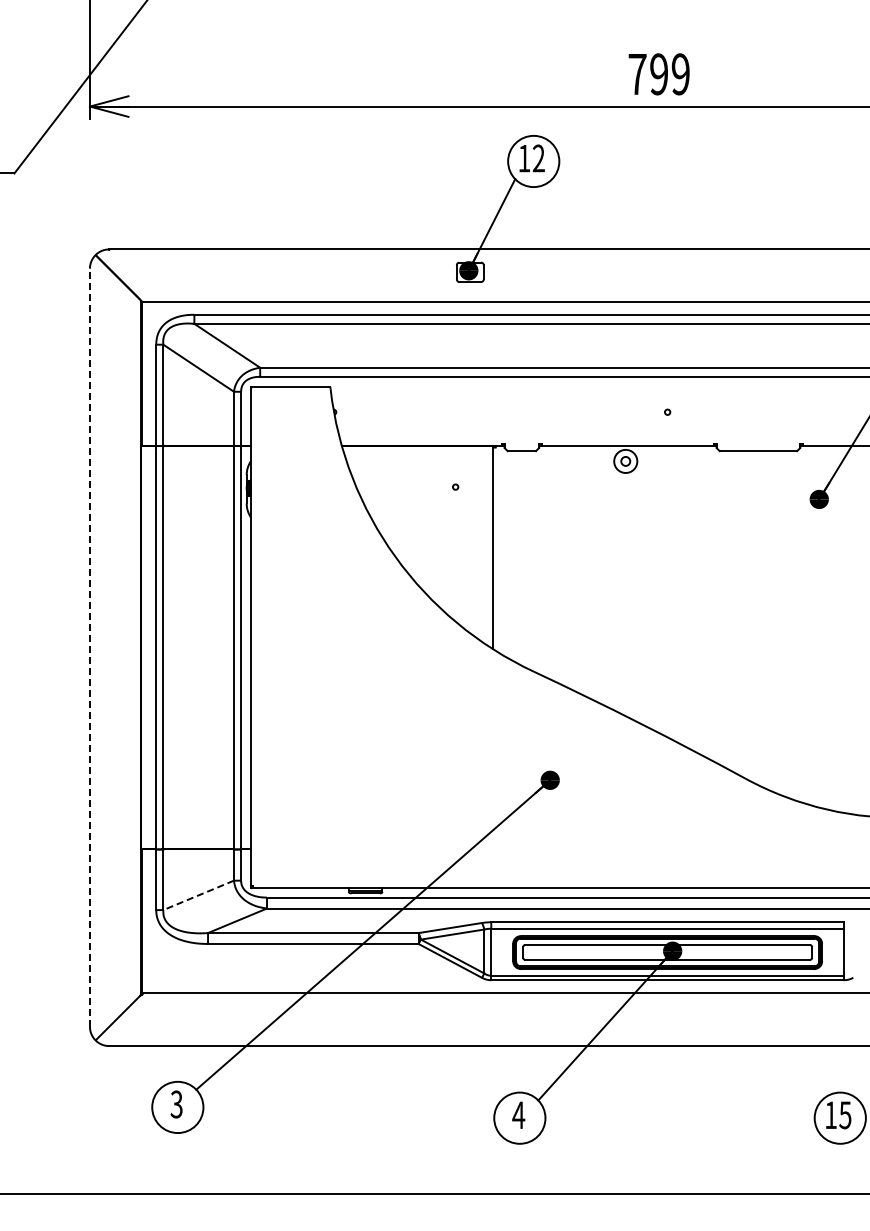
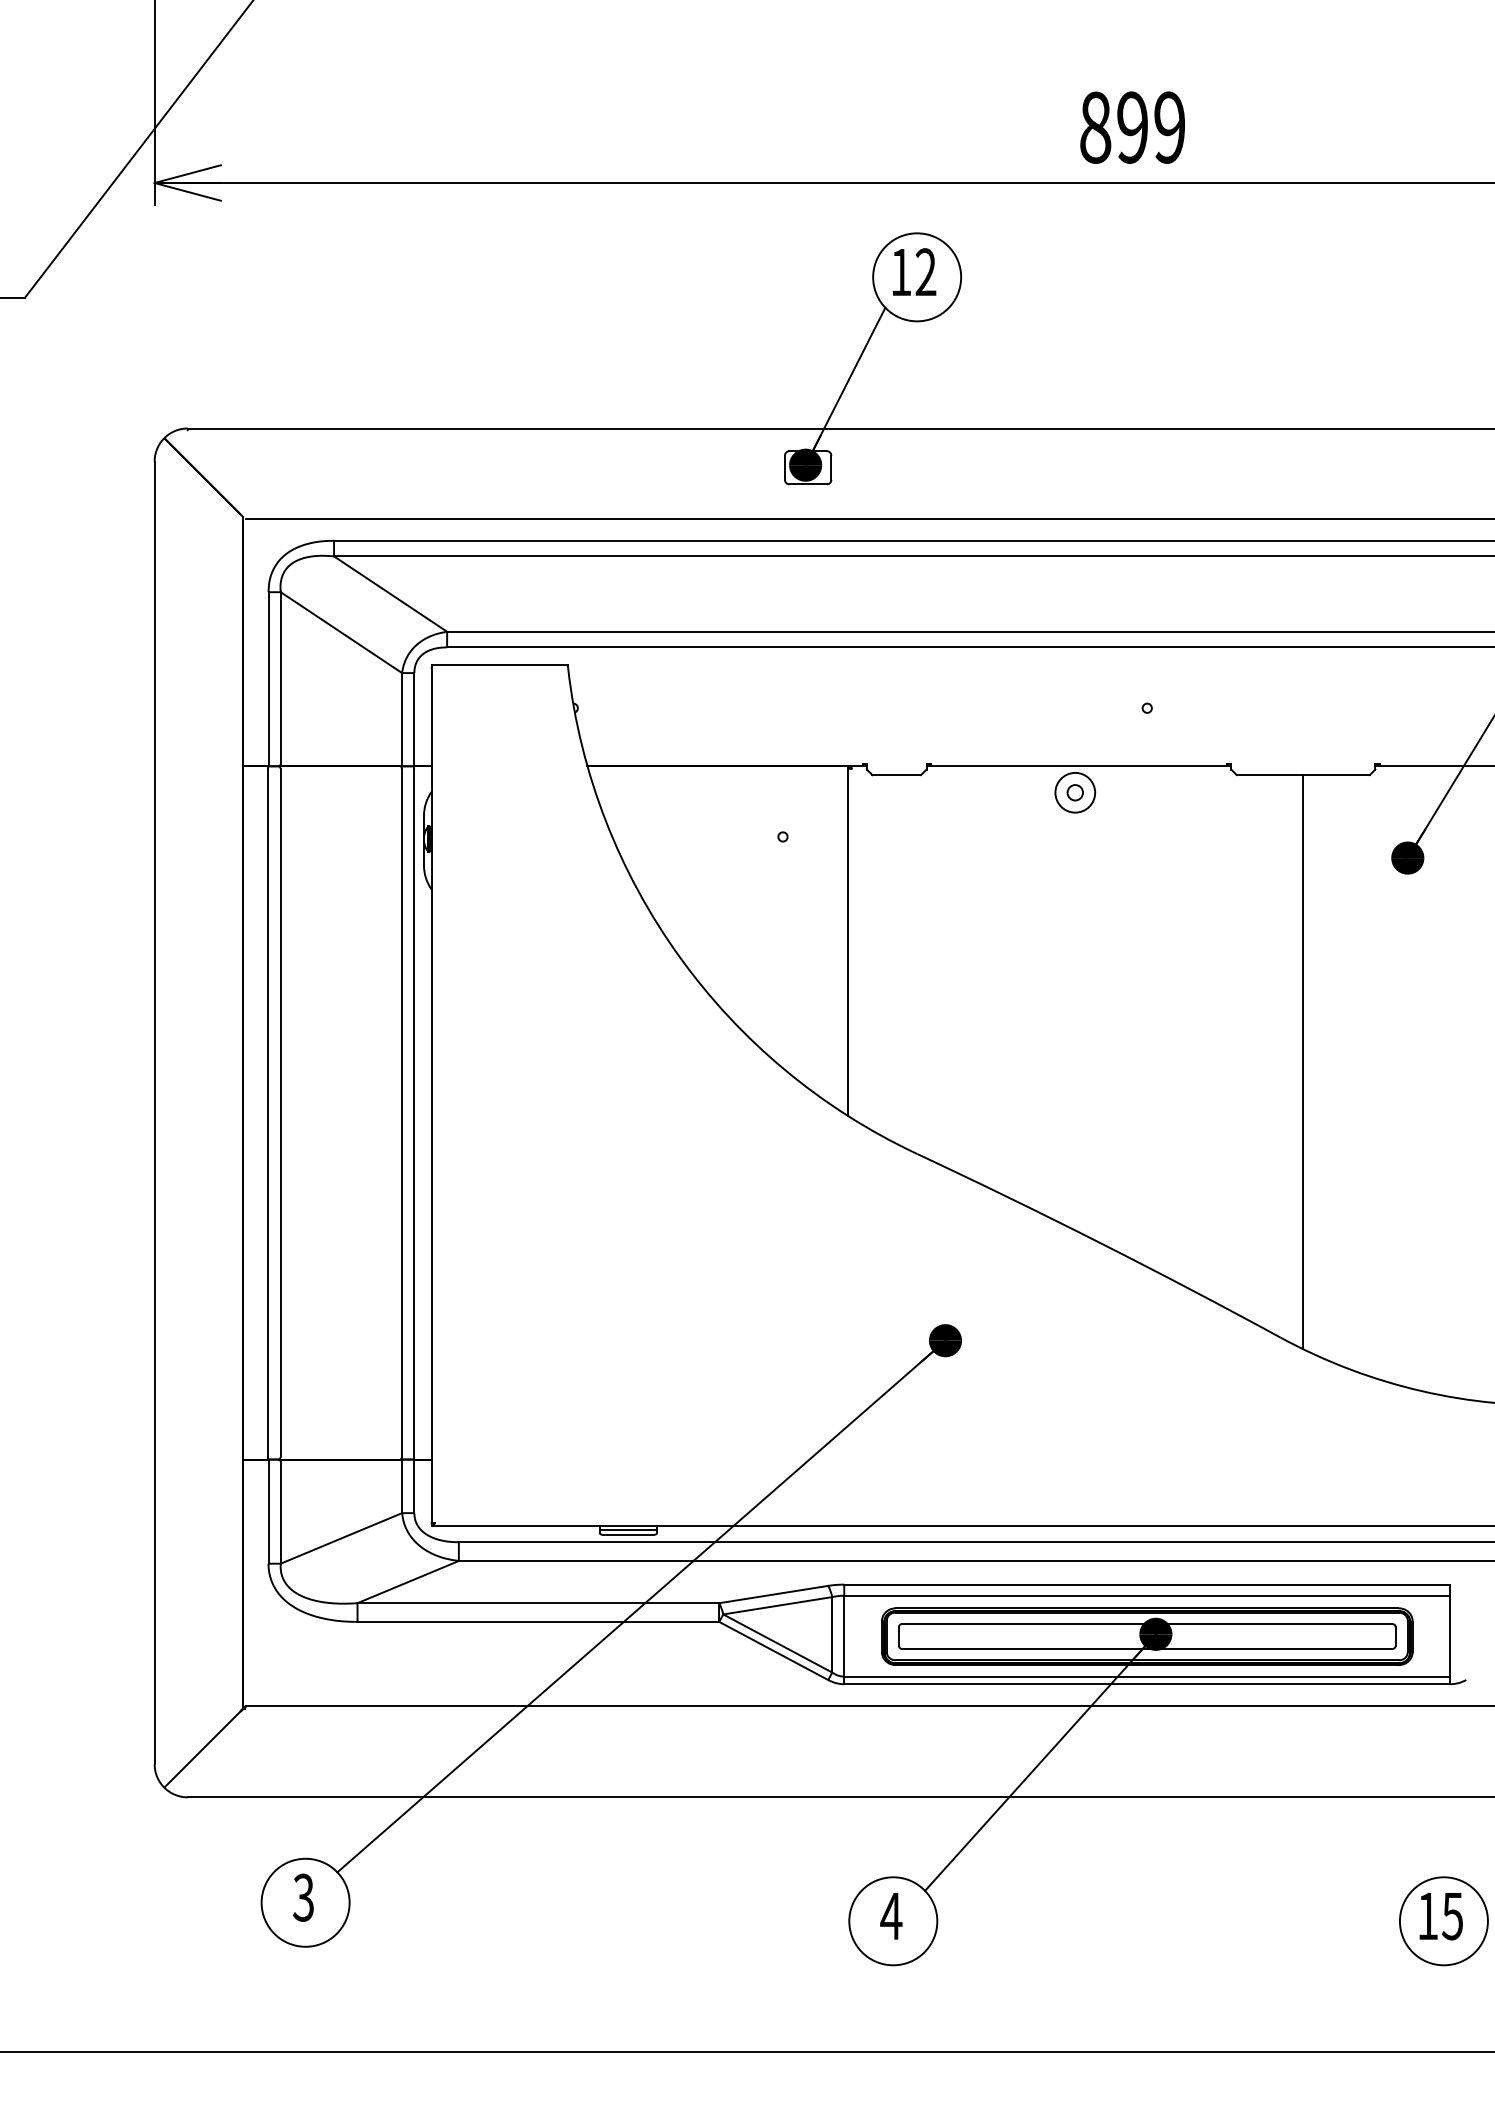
text: (637, 74) -> (1095, 127), 799 -> 899
line: (758, 618) -> (1303, 1062), added
line: (89, 647) -> (153, 1112), dashed -> solid
line: (198, 895) -> (341, 1538), dashed -> solid

